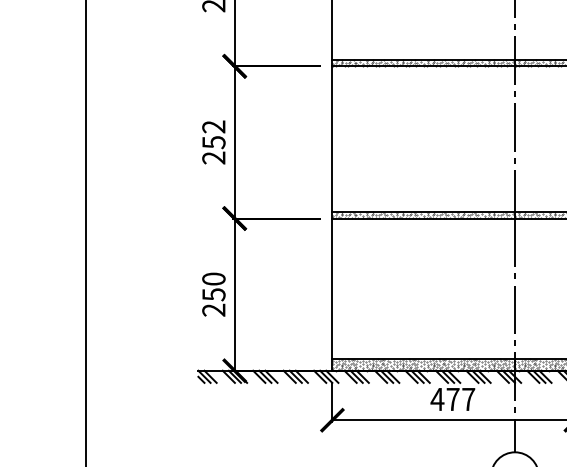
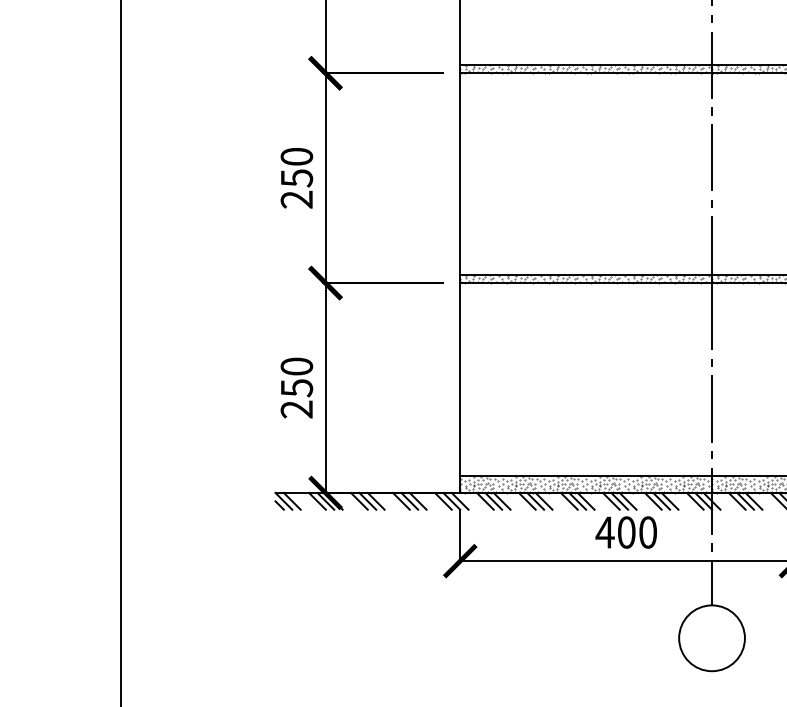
text: (213, 126) -> (296, 156), 252 -> 250
text: (460, 399) -> (637, 532), 477 -> 400

